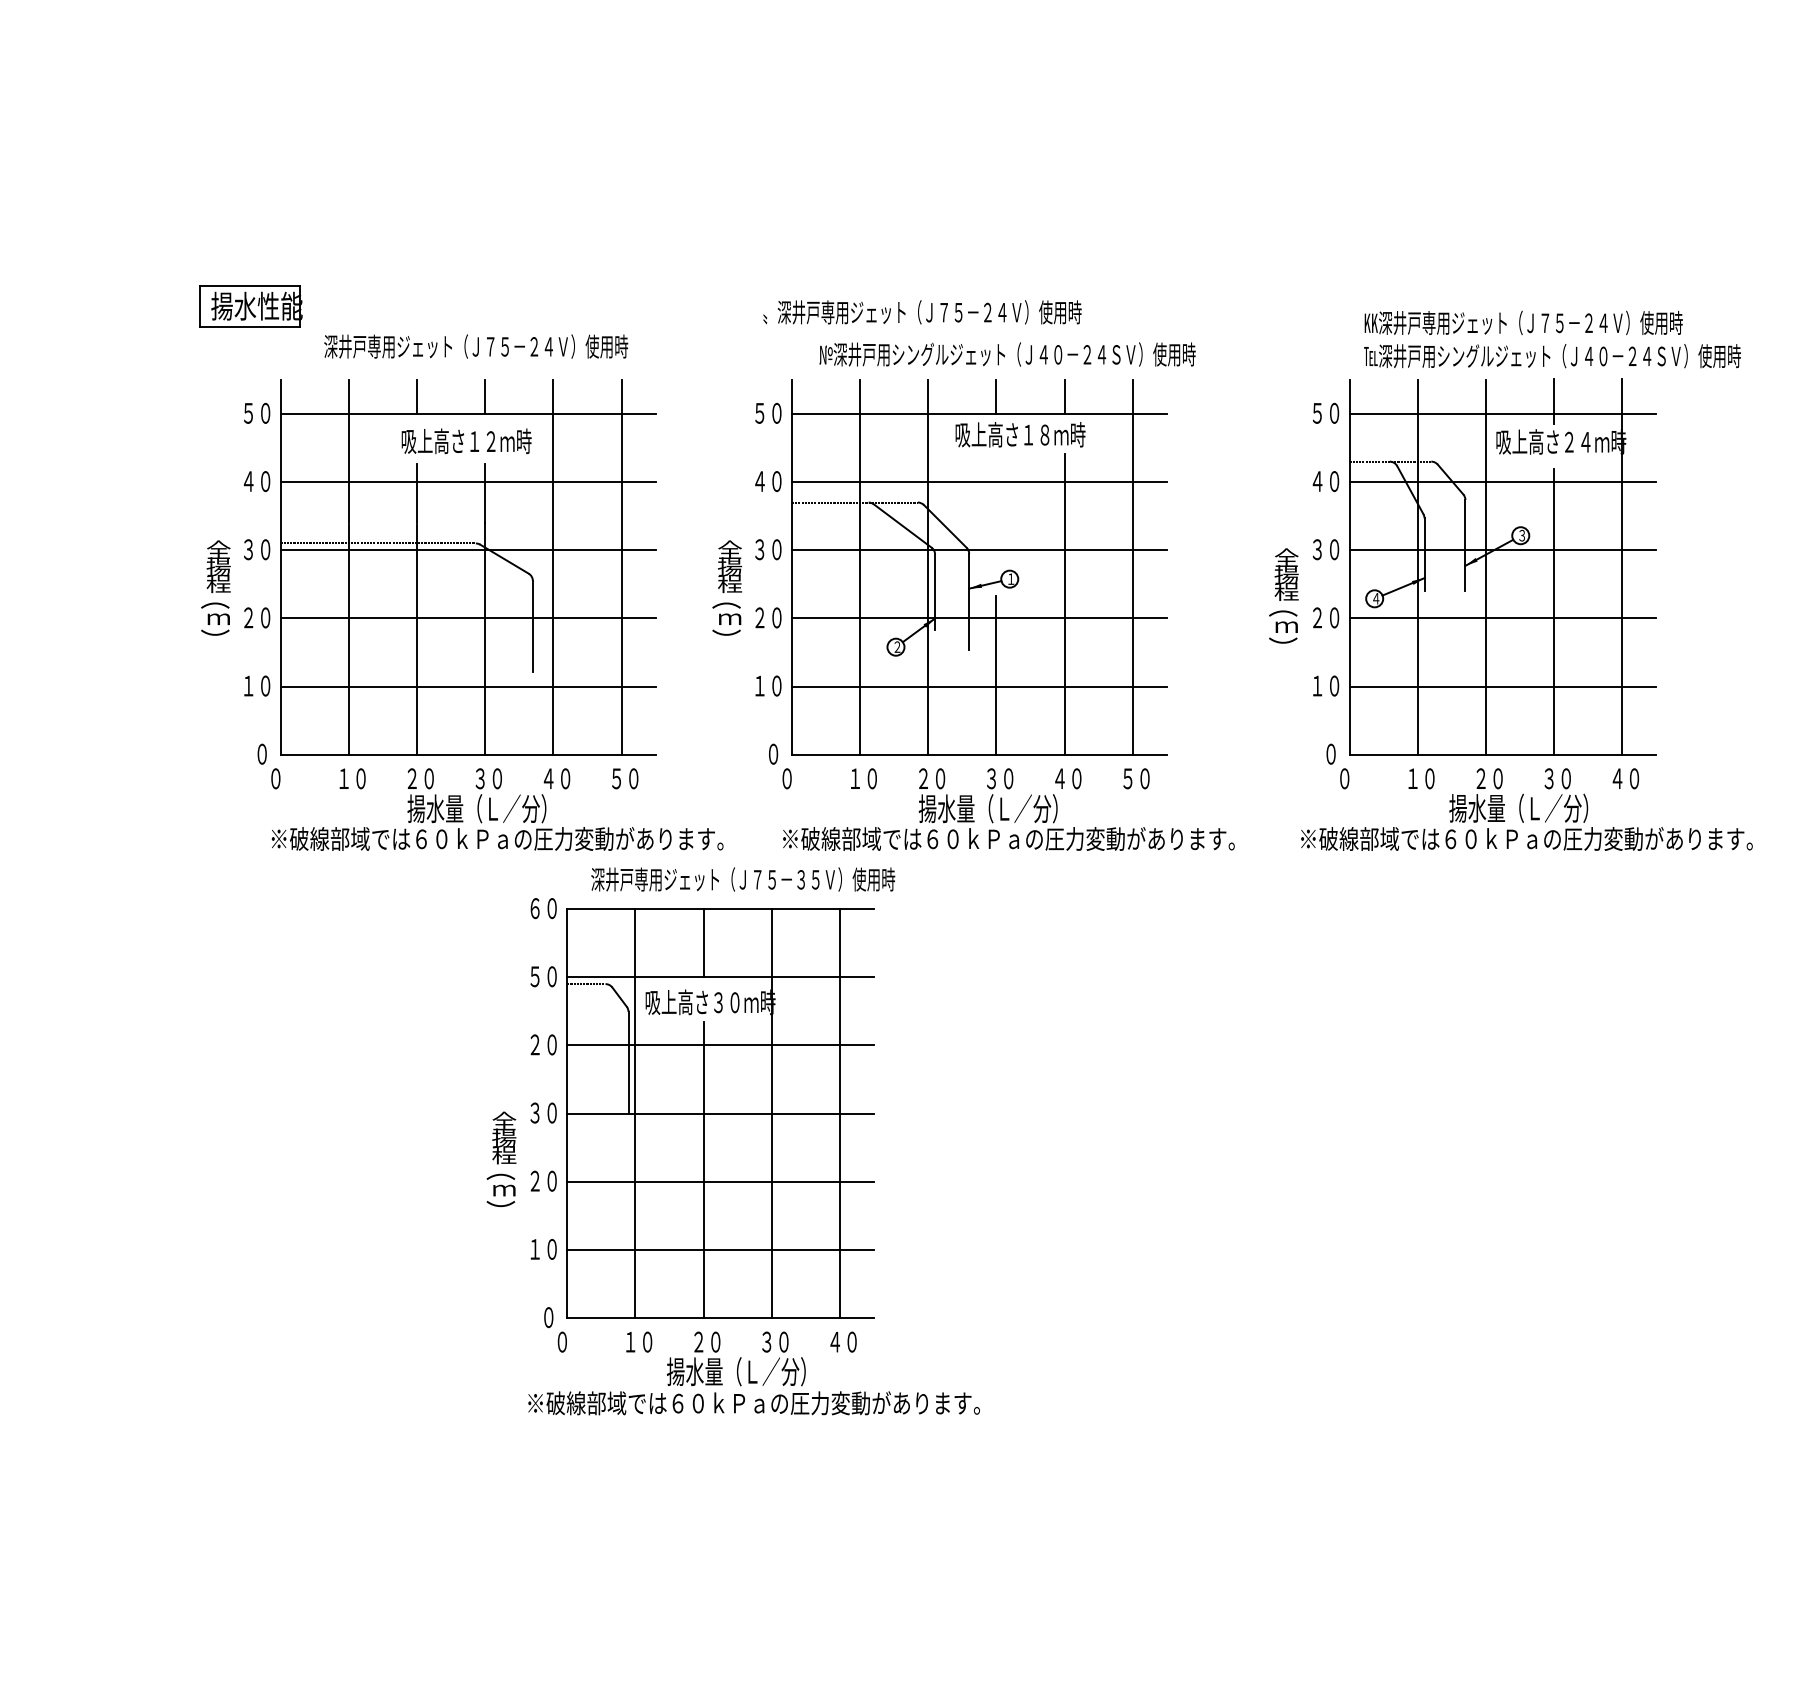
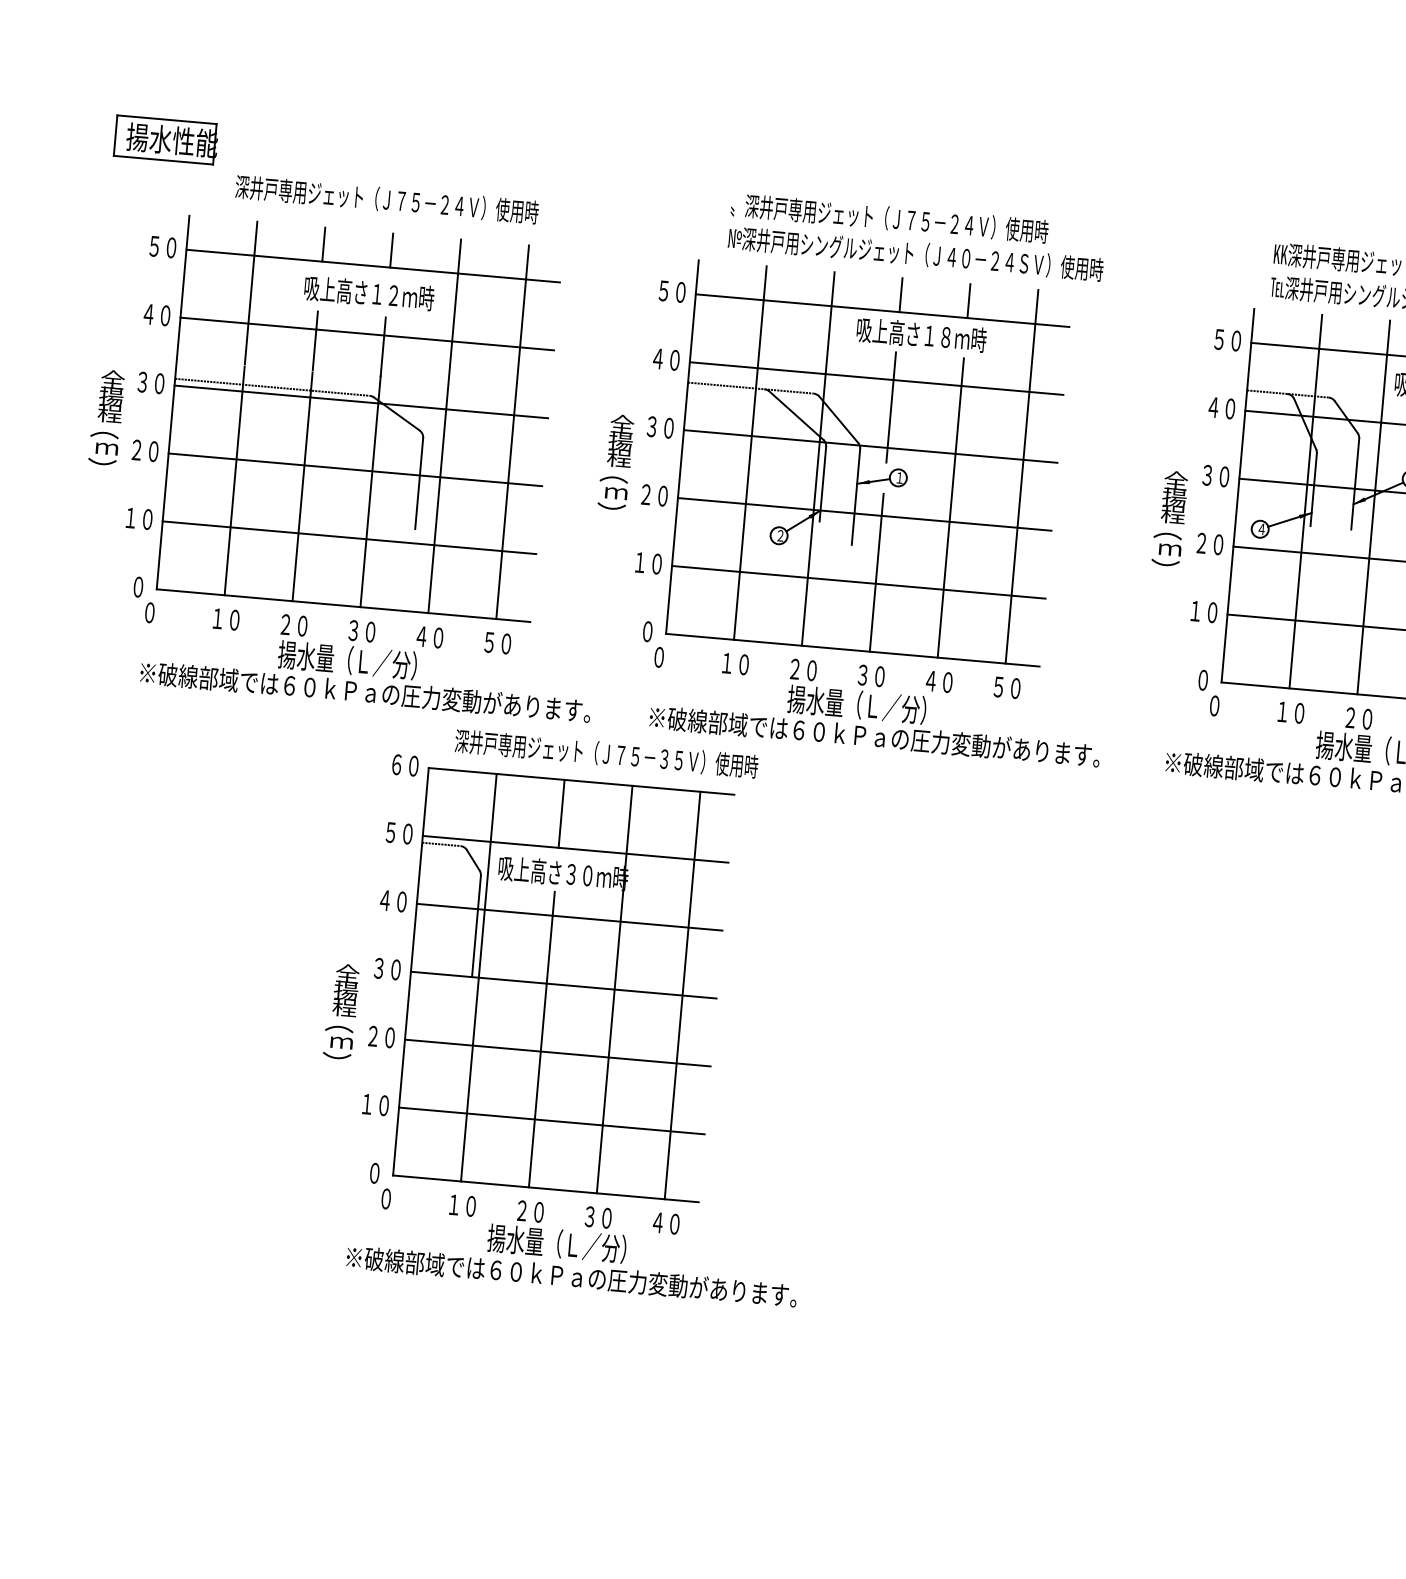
text: (922, 312) -> (889, 218), moved
line: (996, 509) -> (891, 407), added
text: (535, 1044) -> (385, 900), ２０ -> ４０

